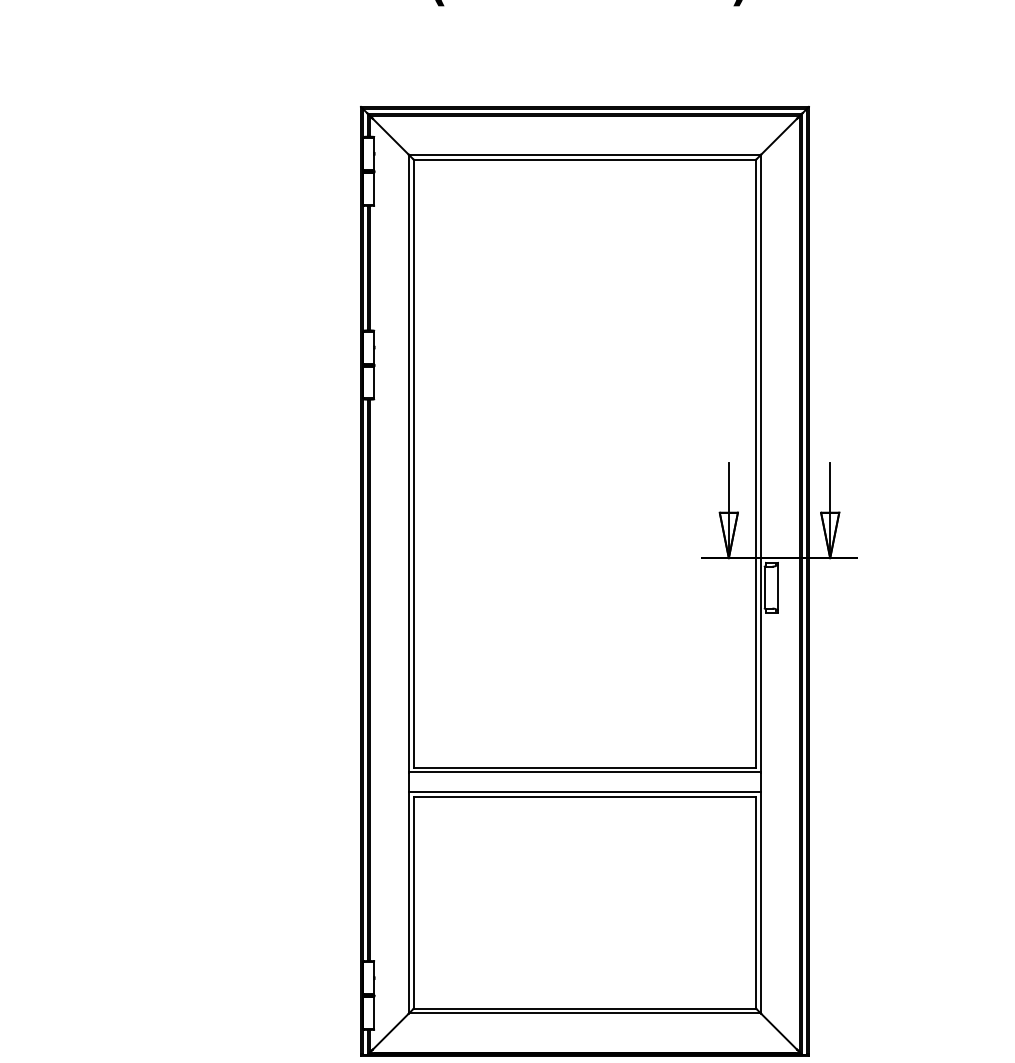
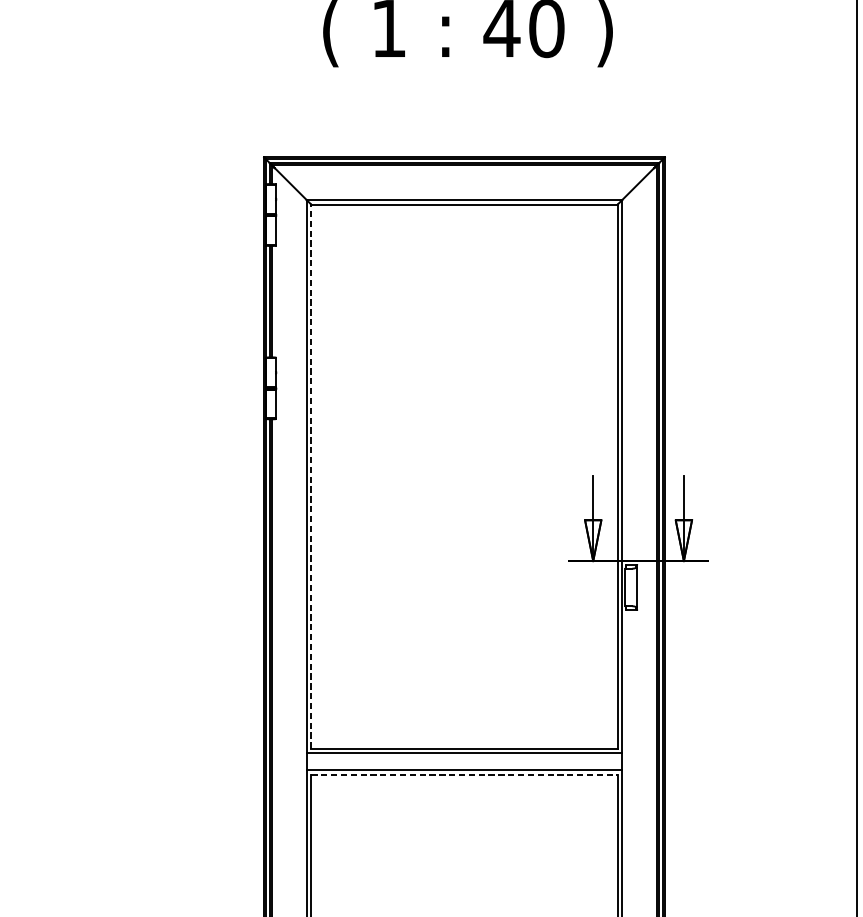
line: (413, 463) -> (311, 476), solid -> dashed
line: (585, 796) -> (464, 774), solid -> dashed

